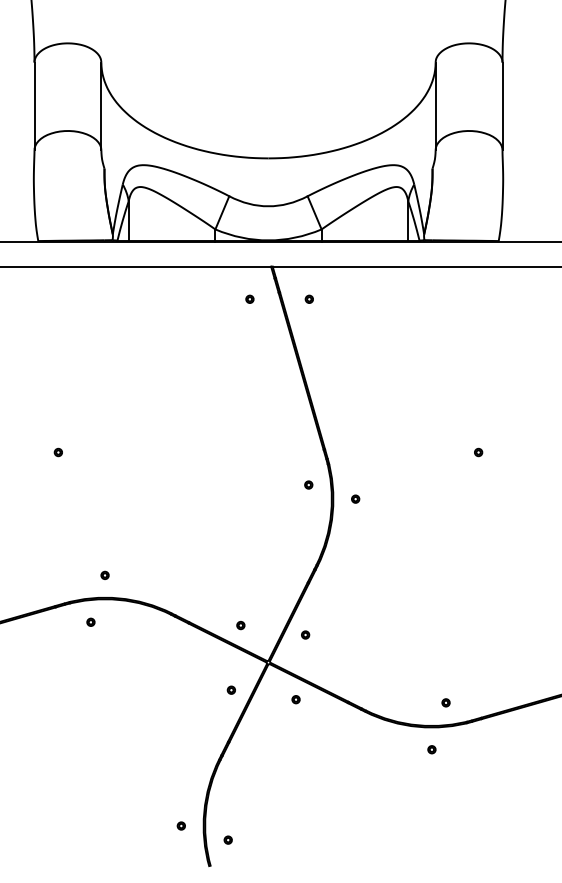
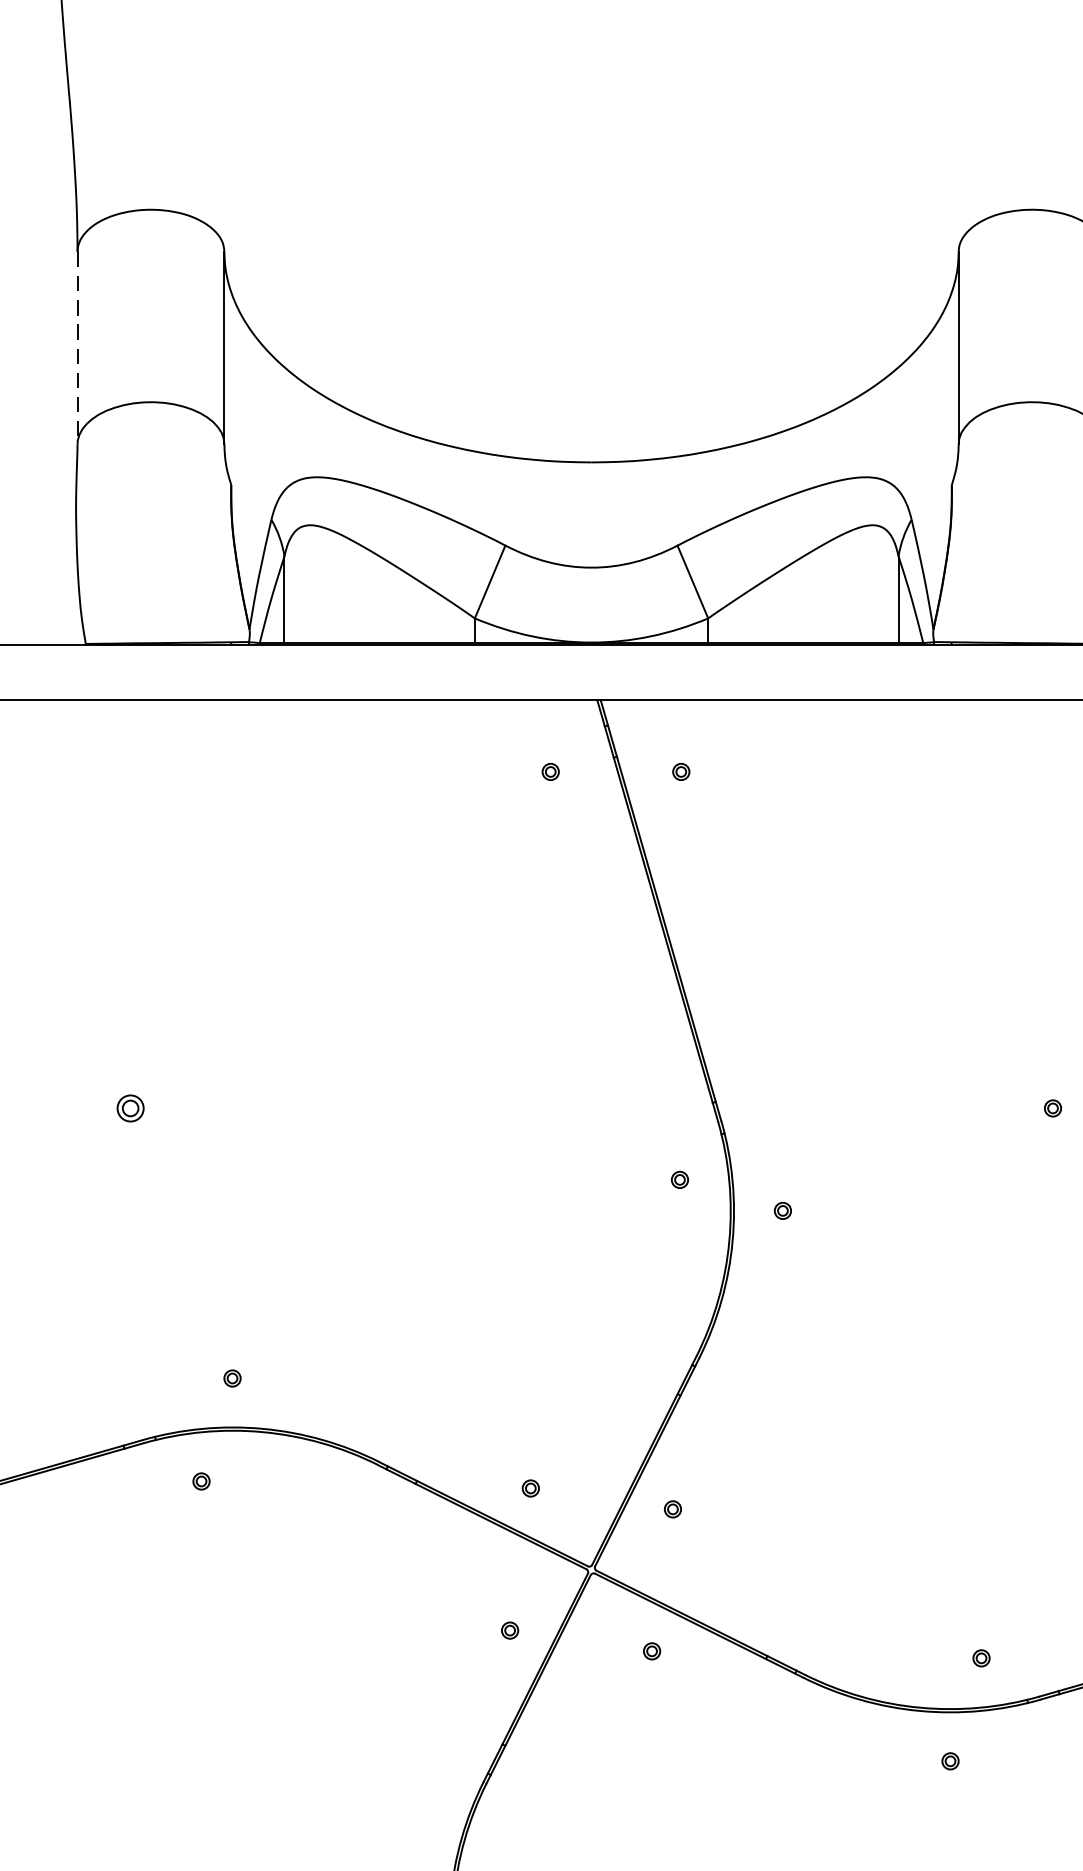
line: (34, 106) -> (77, 348), solid -> dashed
part: (57, 452) -> (128, 1108), size x1.6

